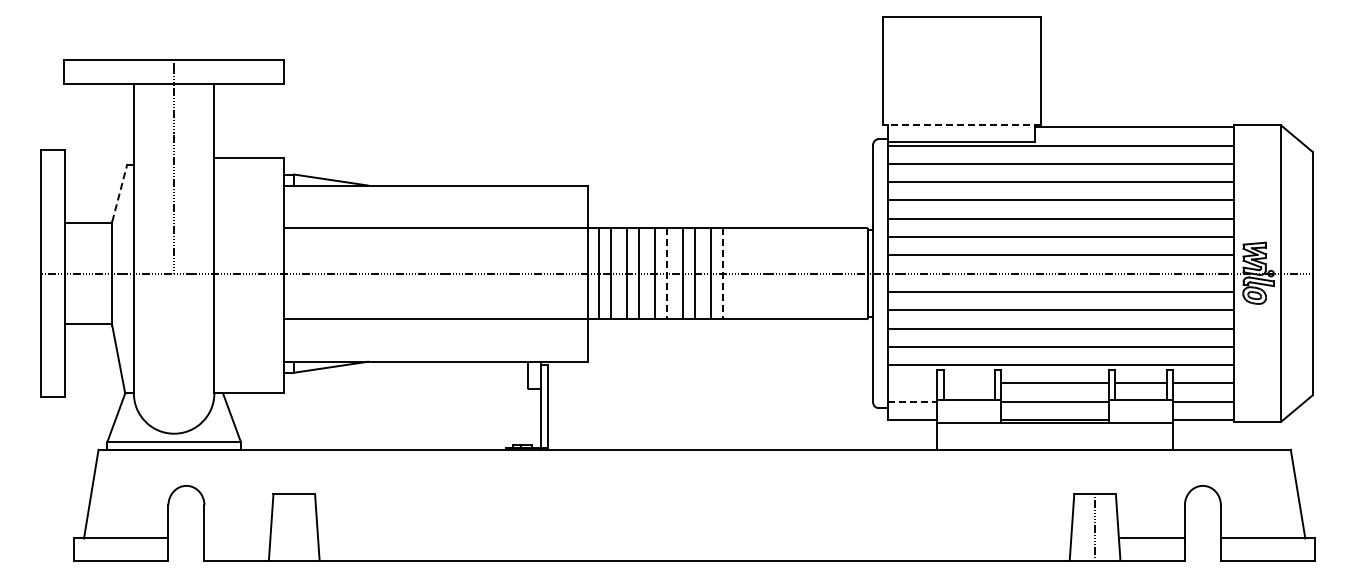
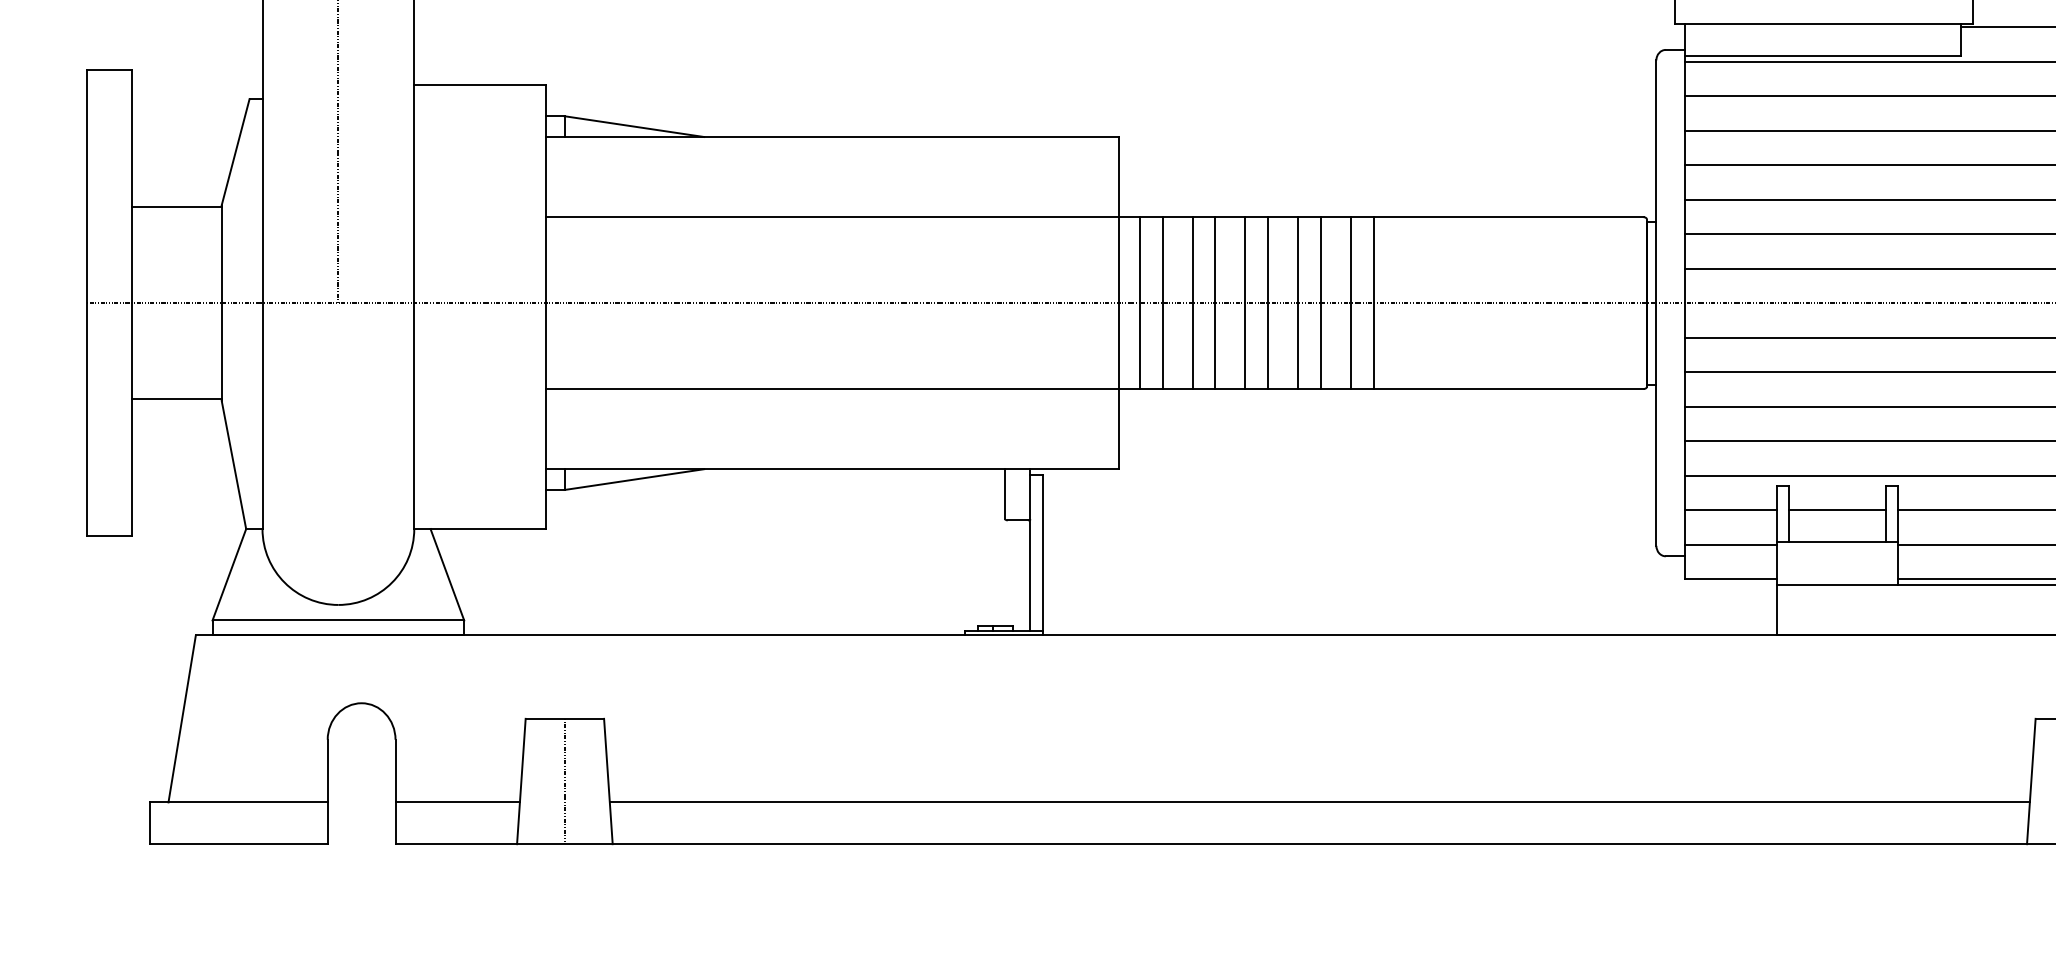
line: (961, 125) -> (1822, 23), dashed -> solid
line: (119, 193) -> (235, 151), dashed -> solid
line: (667, 273) -> (1268, 302), dashed -> solid
line: (723, 273) -> (1374, 302), dashed -> solid
line: (912, 383) -> (1730, 510), added
line: (968, 383) -> (1836, 510), added
line: (913, 401) -> (1732, 544), dashed -> solid
line: (294, 527) -> (565, 781), added
line: (237, 538) -> (457, 802), added
line: (694, 538) -> (1319, 802), added

